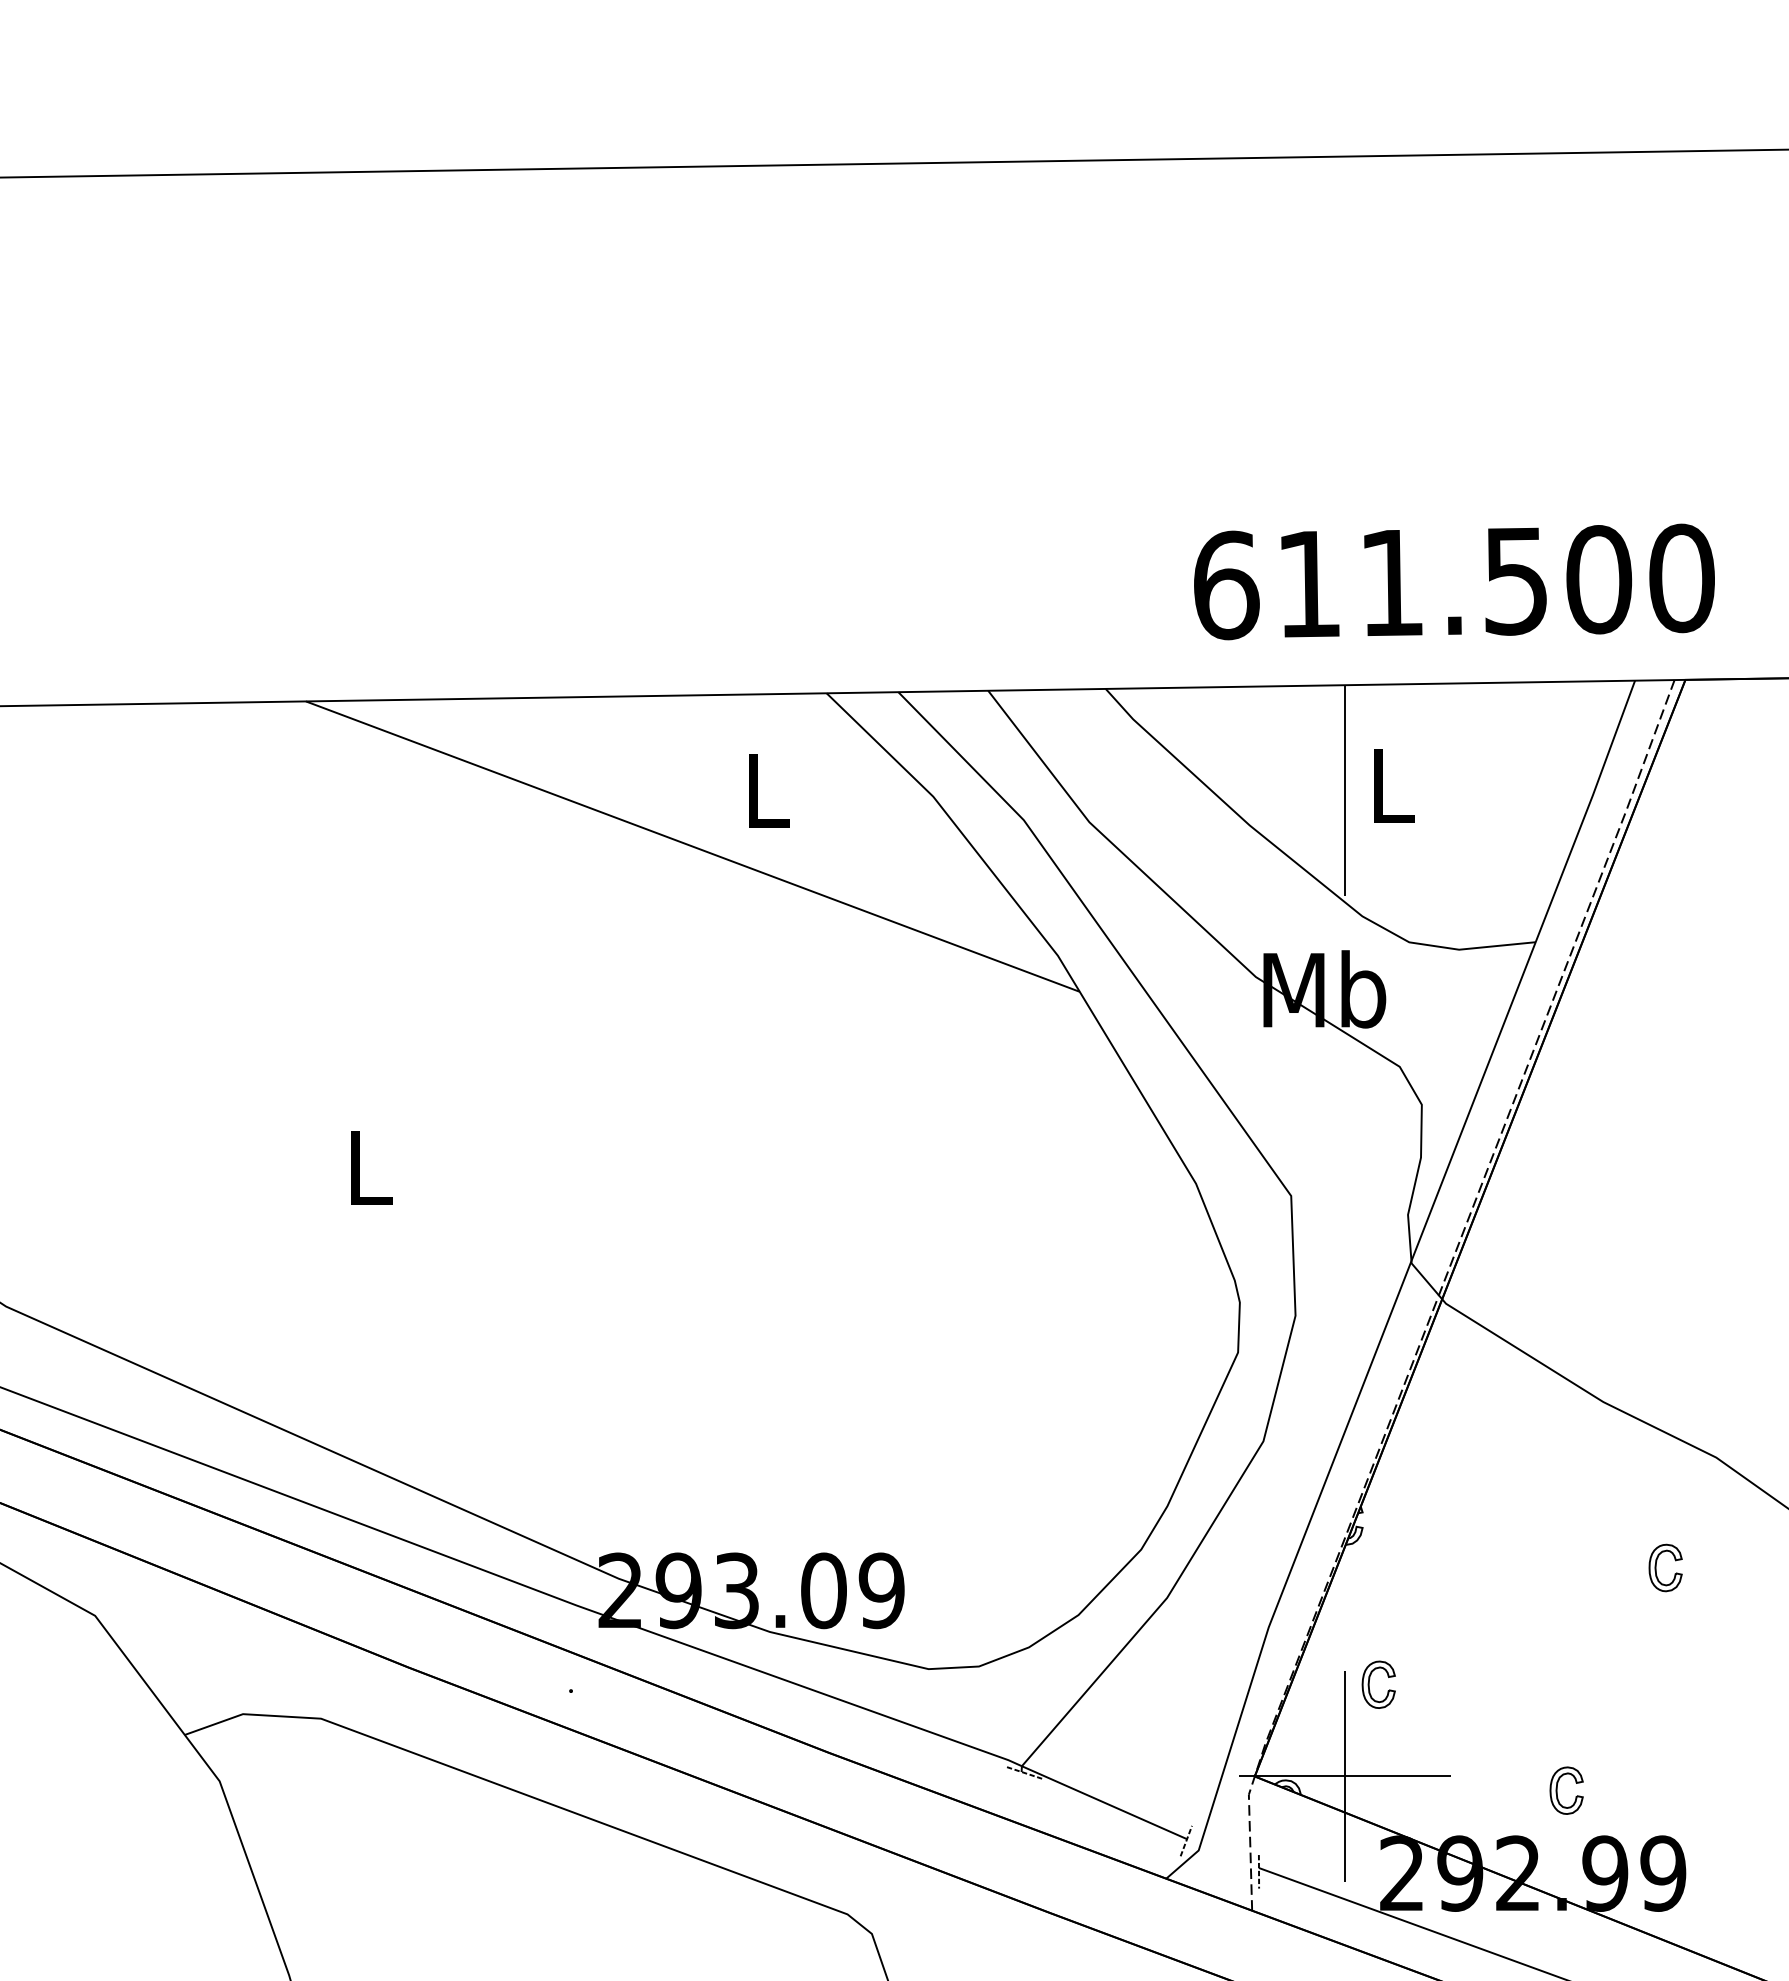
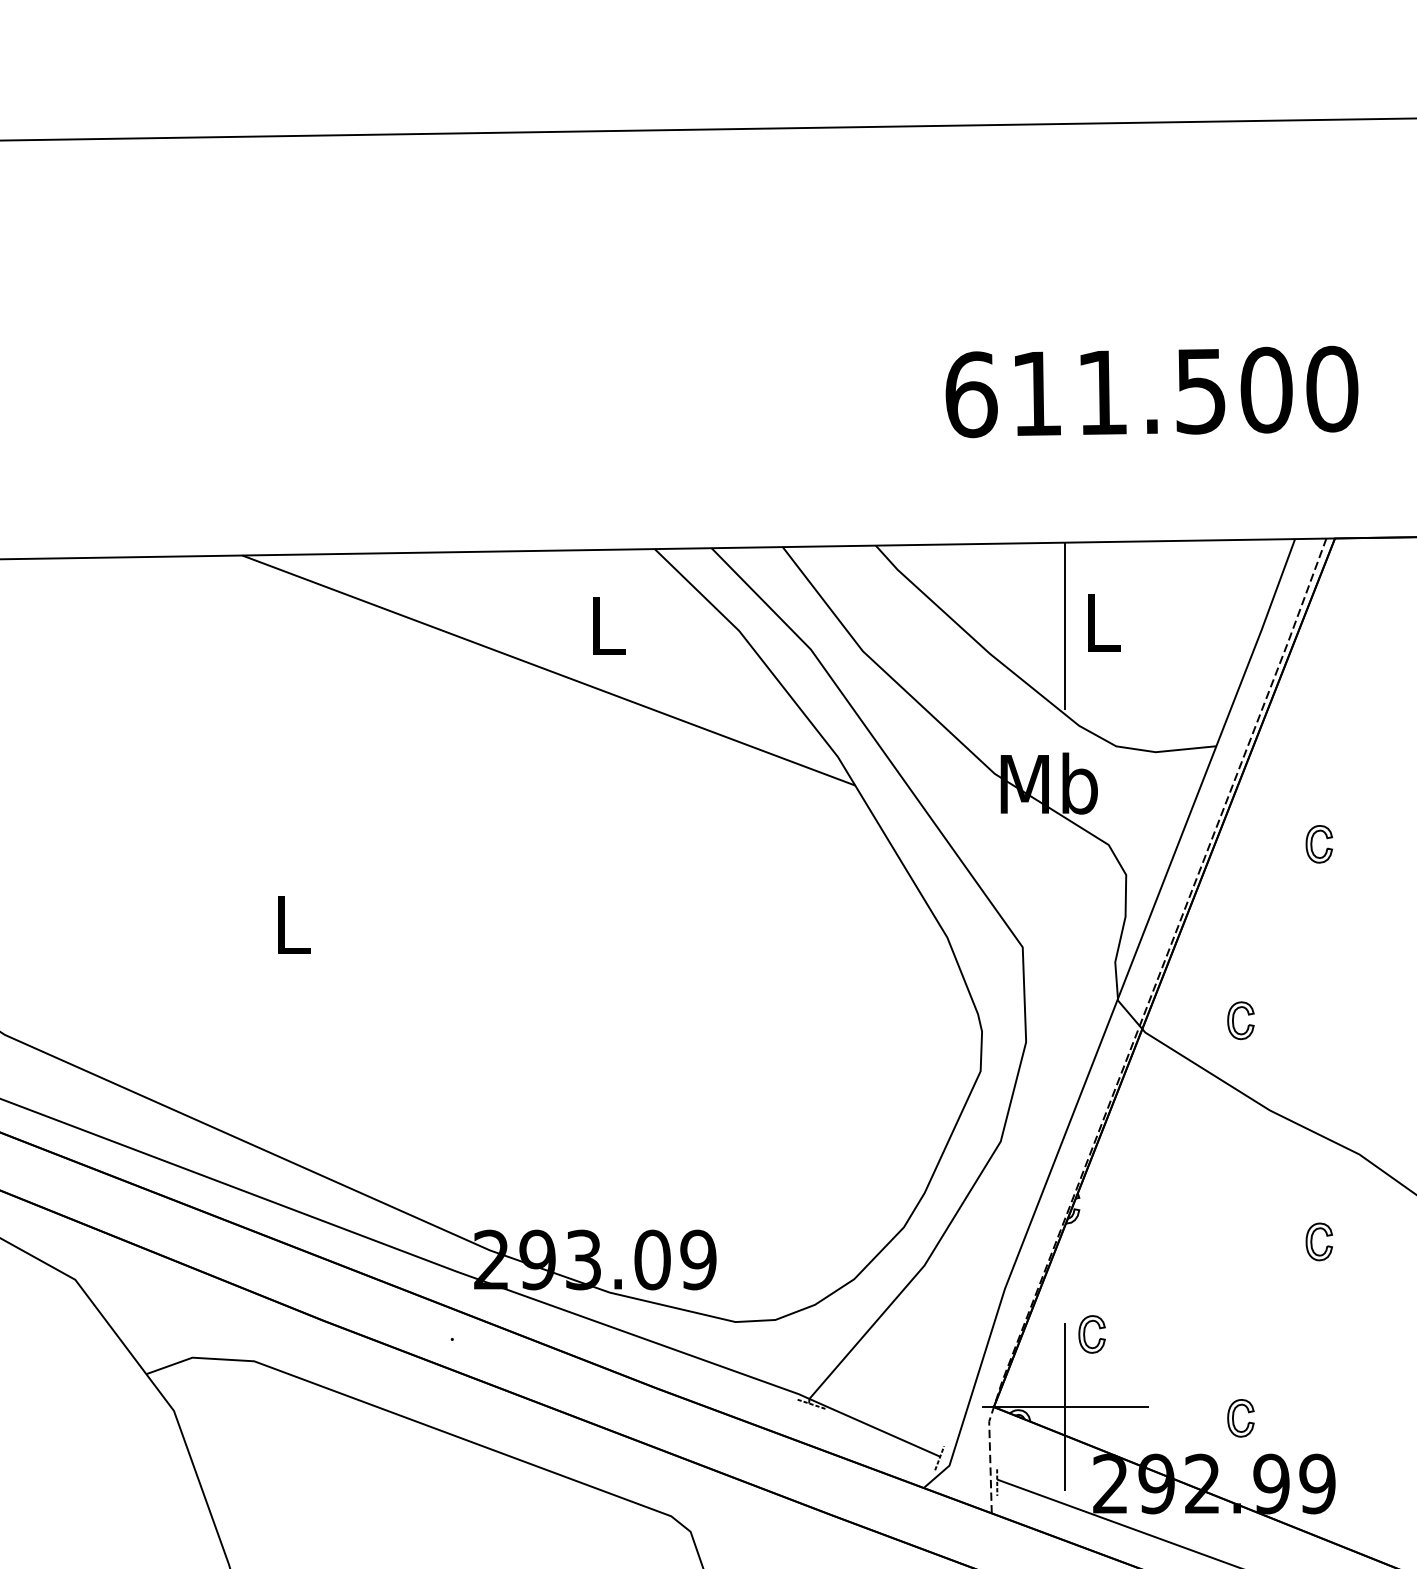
text: (1454, 581) -> (1152, 391), moved
part: (1656, 1065) -> (1312, 843), added
part: (1557, 1288) -> (1233, 1020), added

